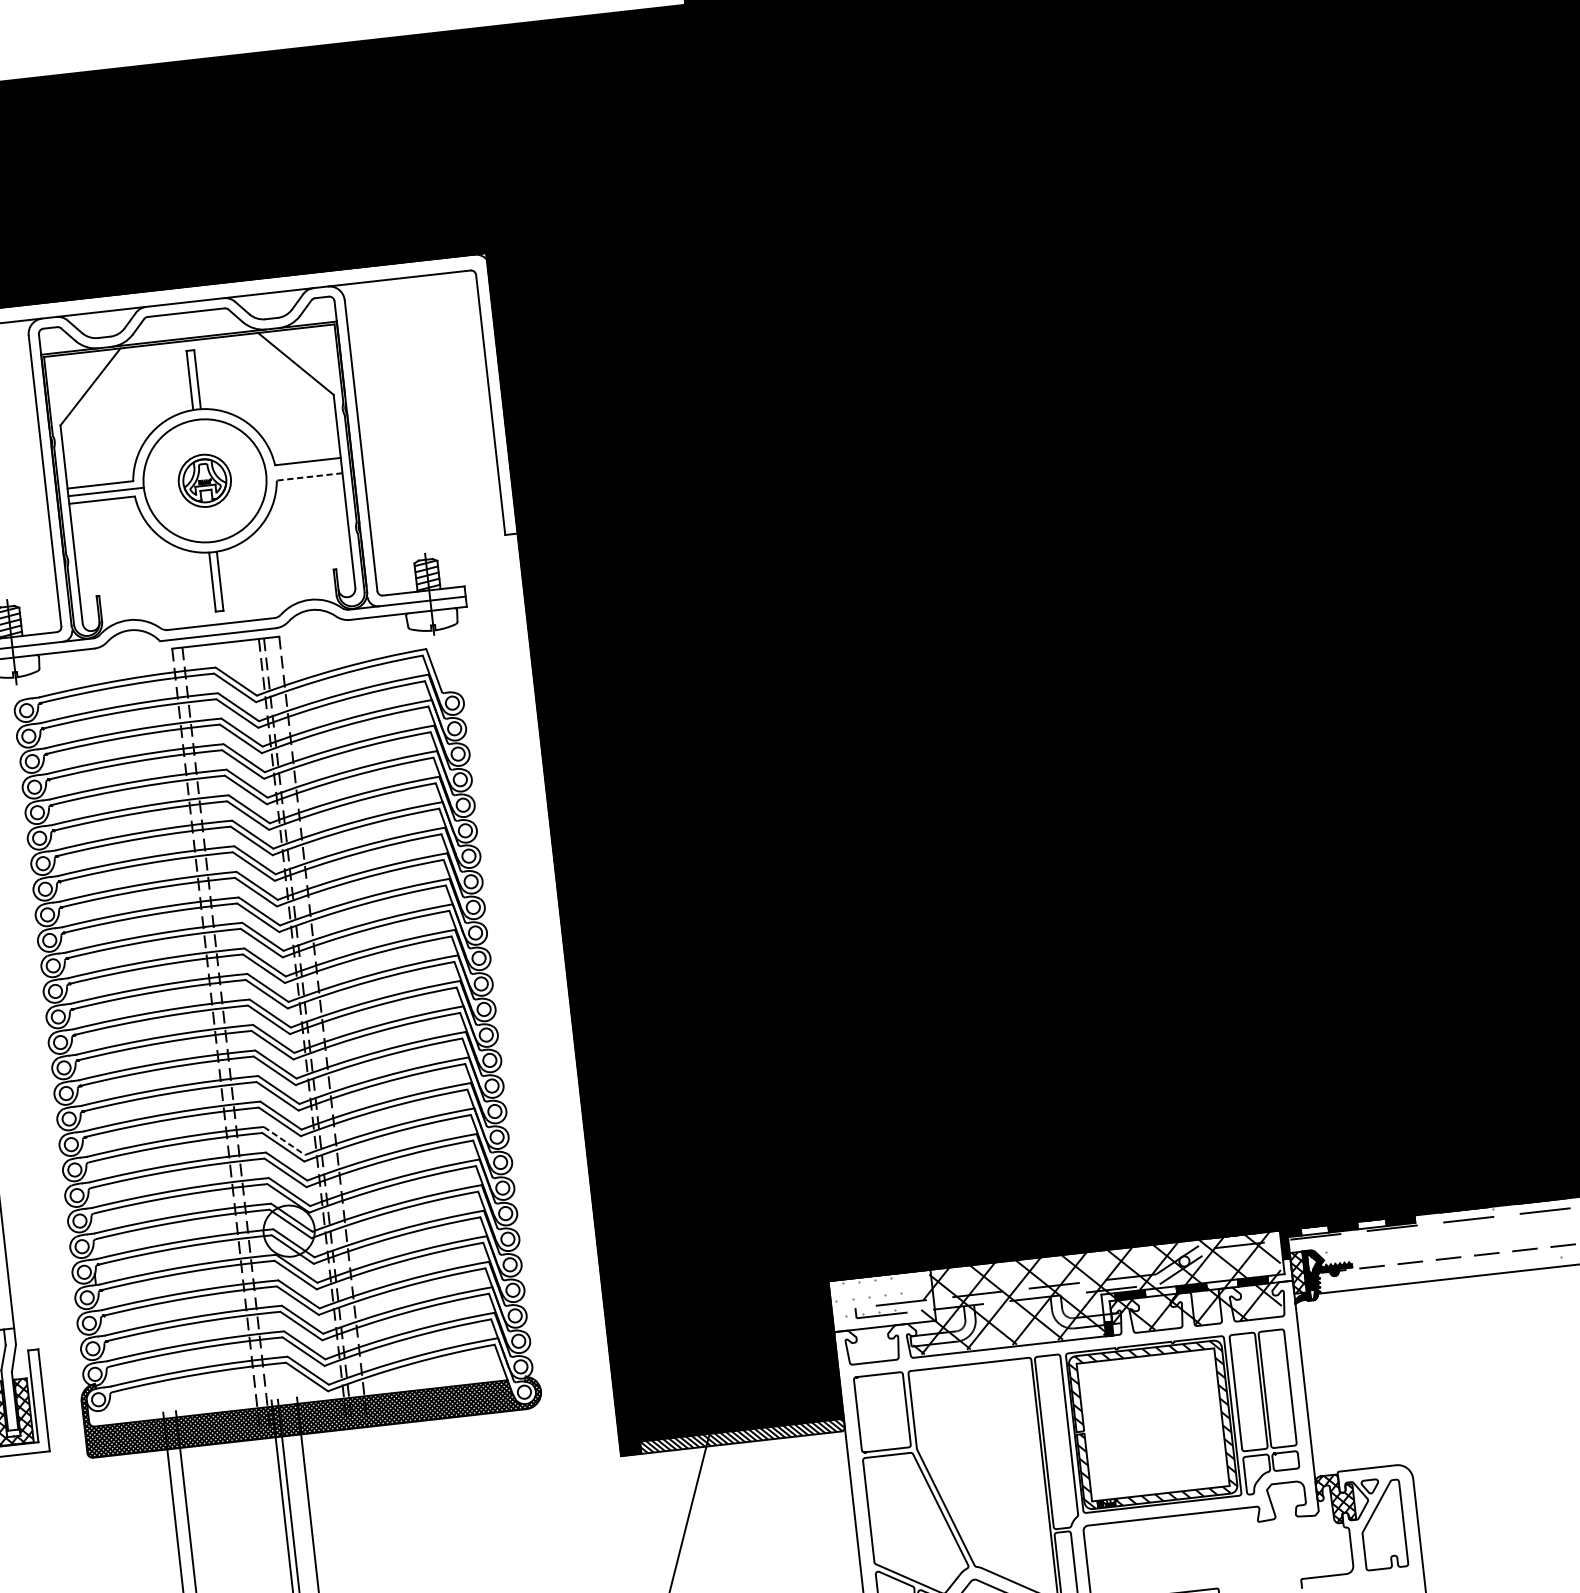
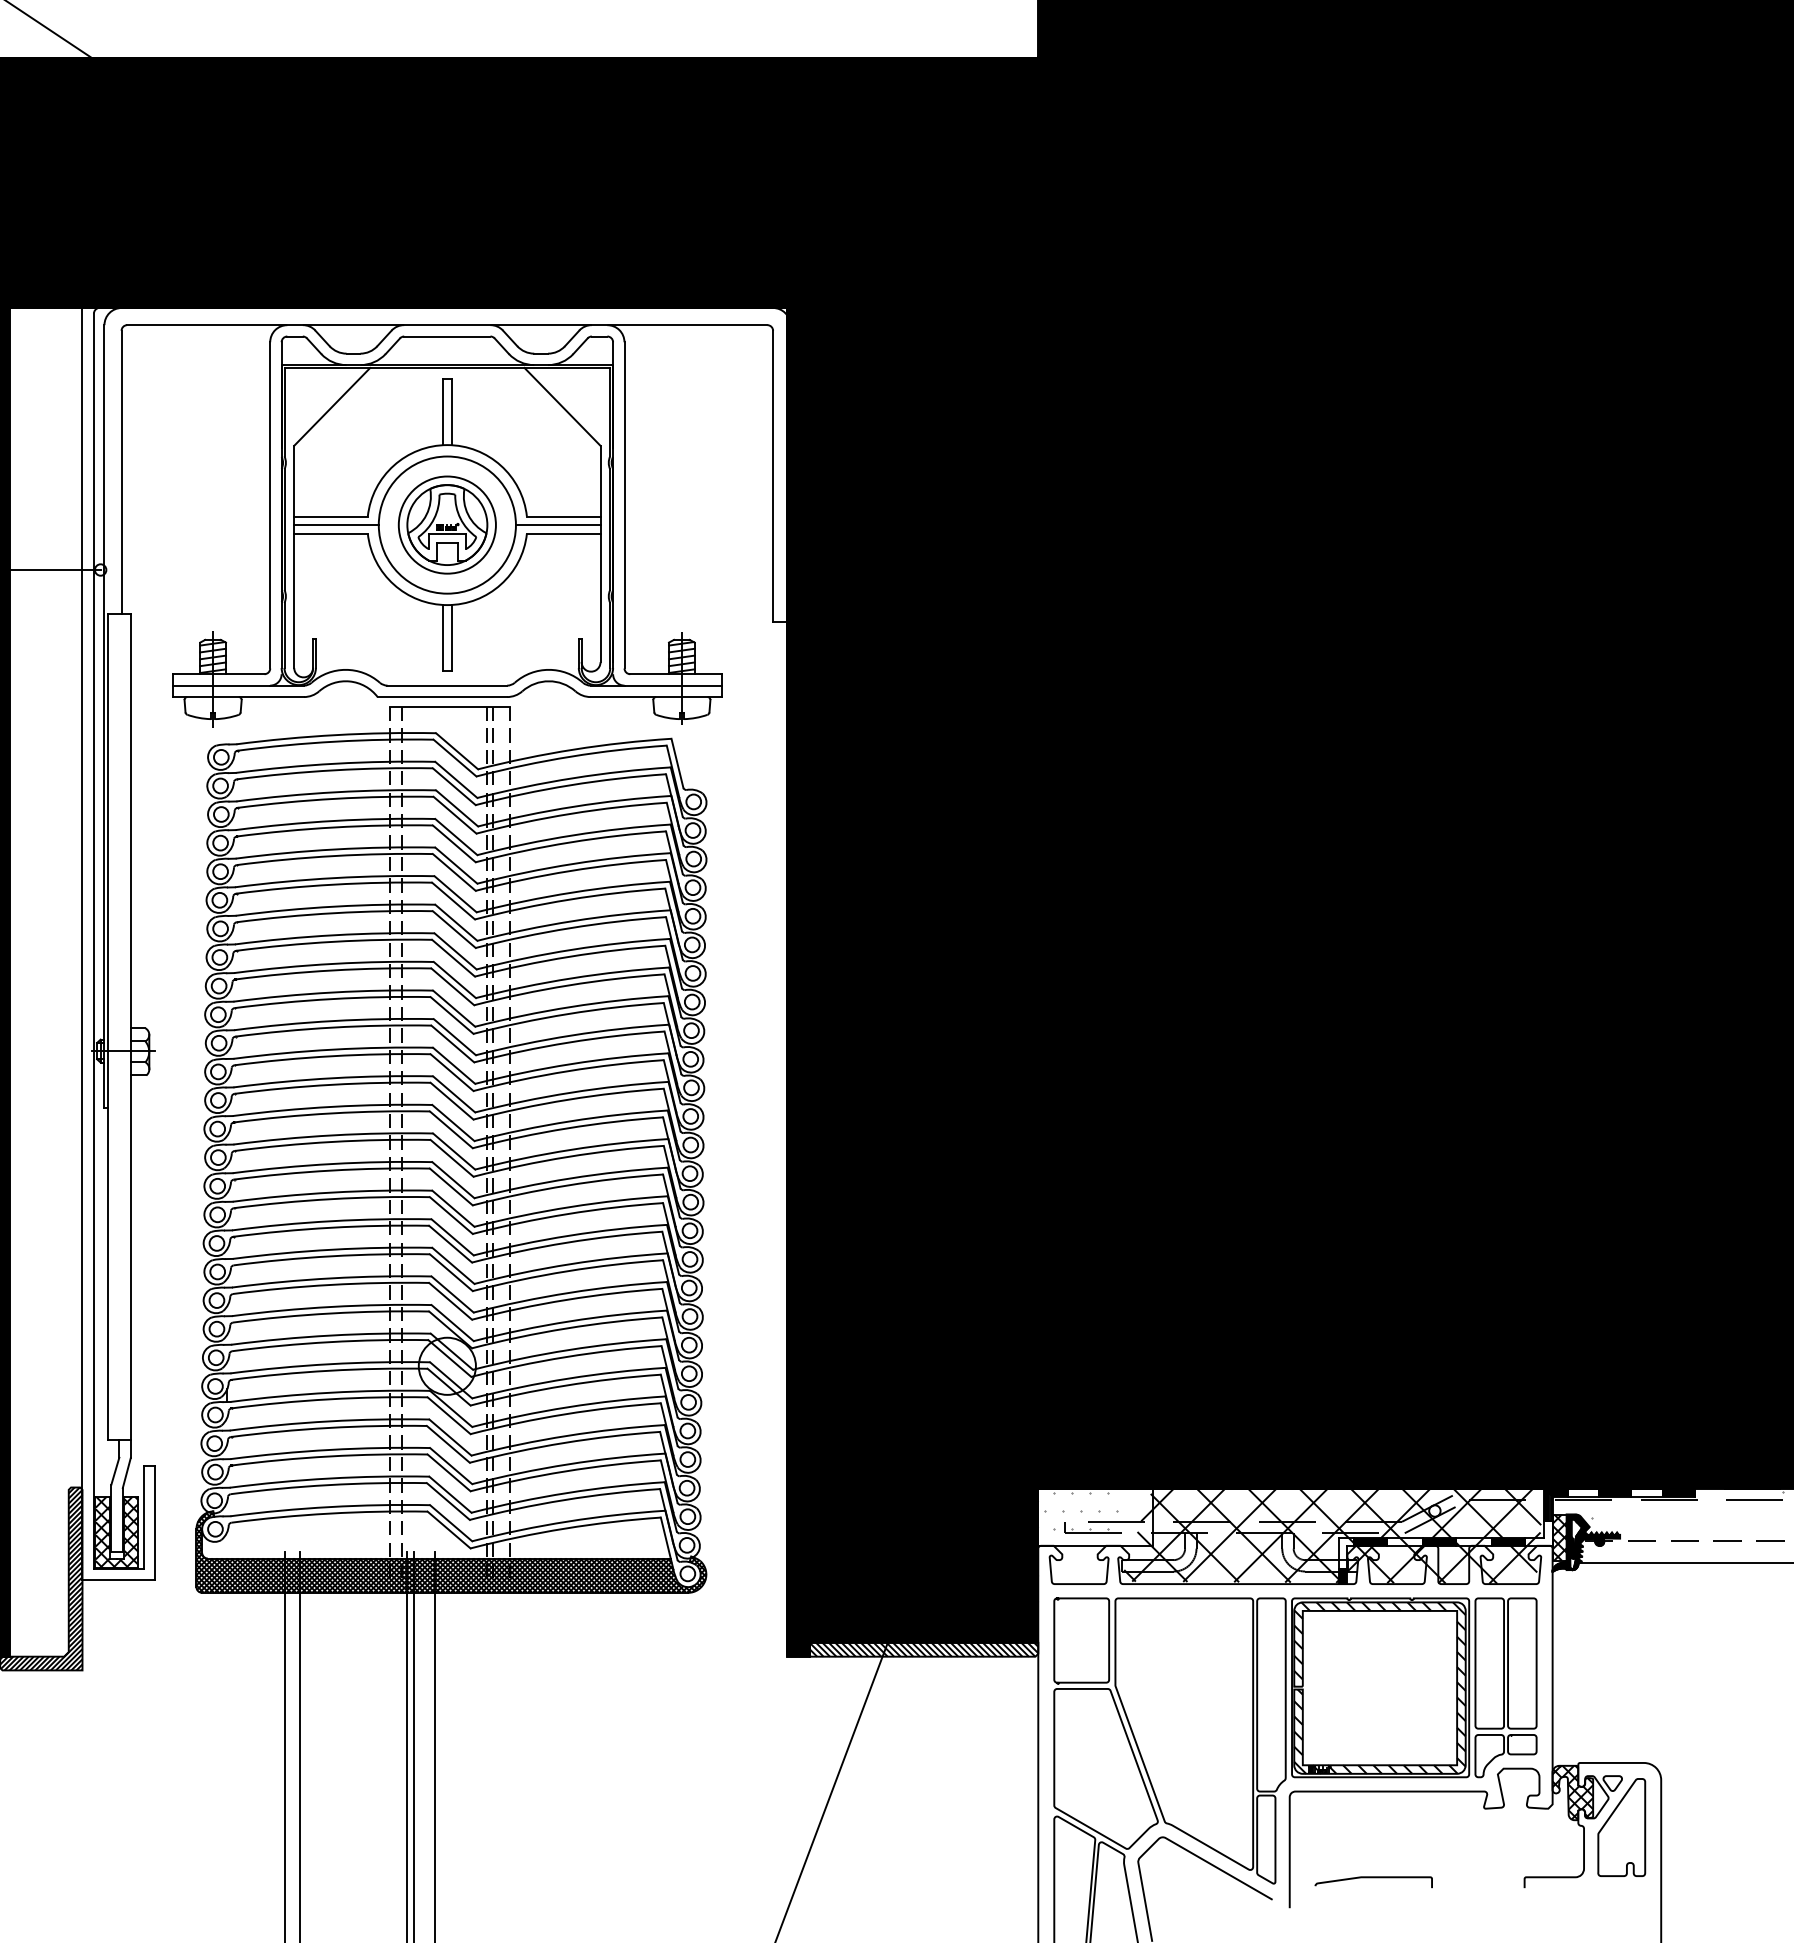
line: (303, 470) -> (557, 525), added
line: (309, 476) -> (563, 533), dashed -> solid
part: (204, 480) -> (446, 524), size x1.67
line: (284, 1140) -> (453, 1265), dashed -> solid

